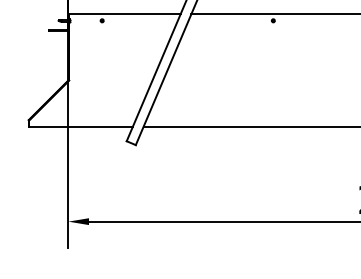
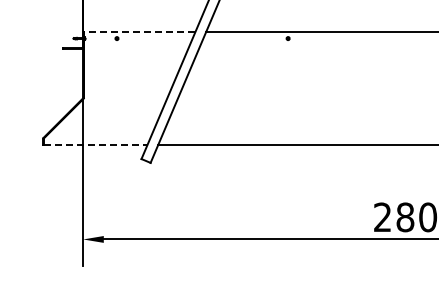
line: (124, 14) -> (139, 32), solid -> dashed
line: (80, 126) -> (95, 144), solid -> dashed

